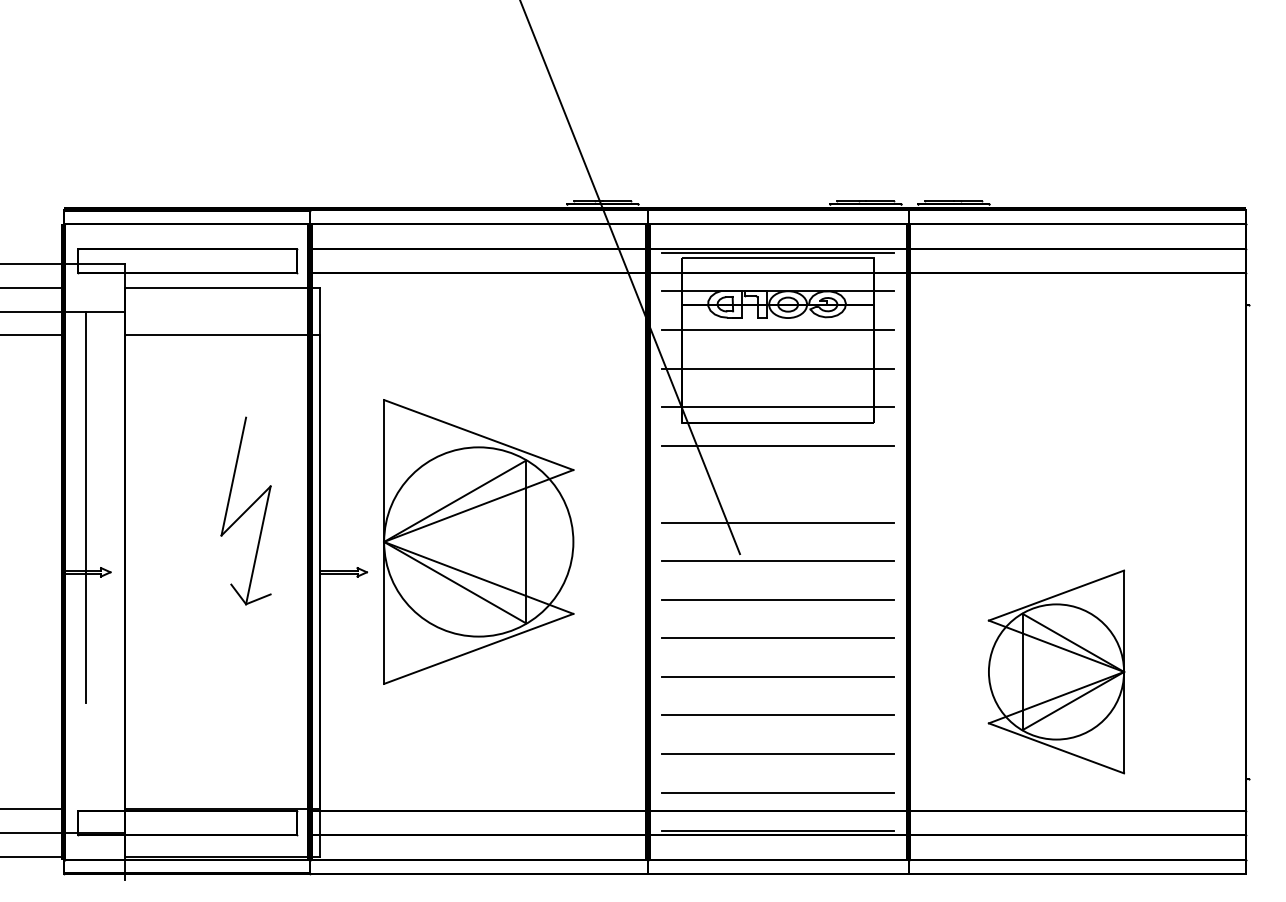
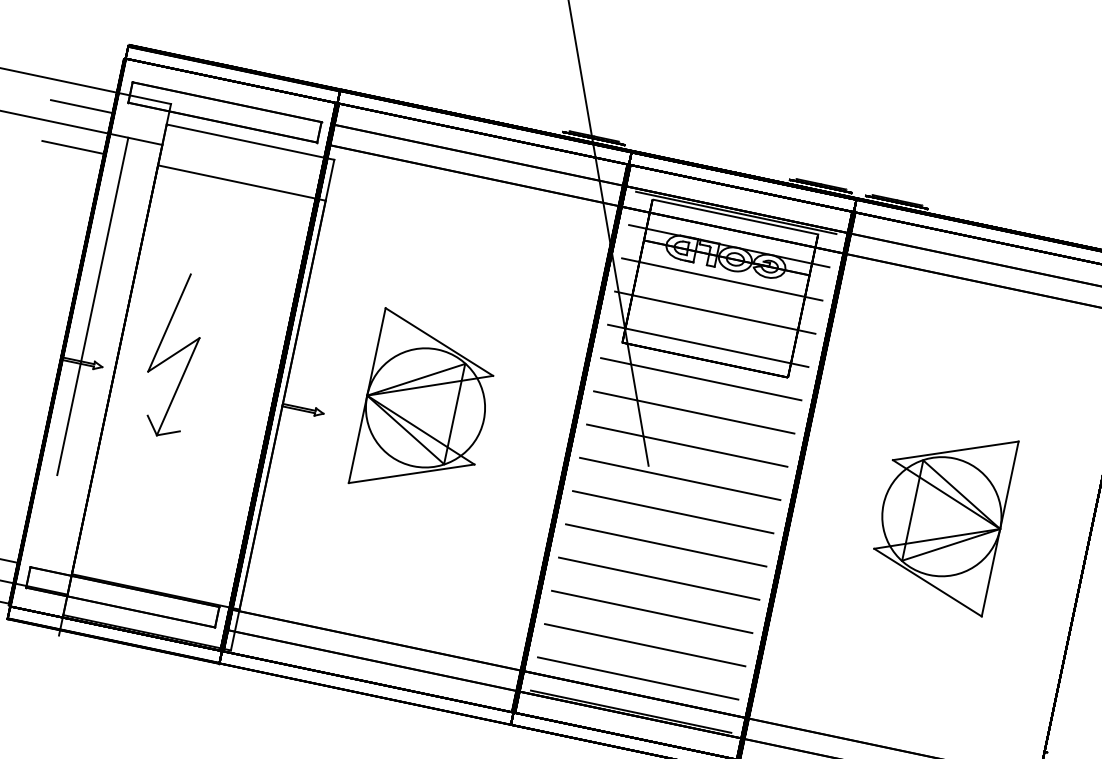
line: (778, 484) -> (694, 412), added
part: (245, 510) -> (173, 354), moved
part: (478, 541) -> (425, 407), size x0.71
part: (1056, 671) -> (941, 516), moved

